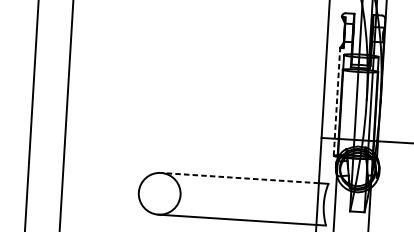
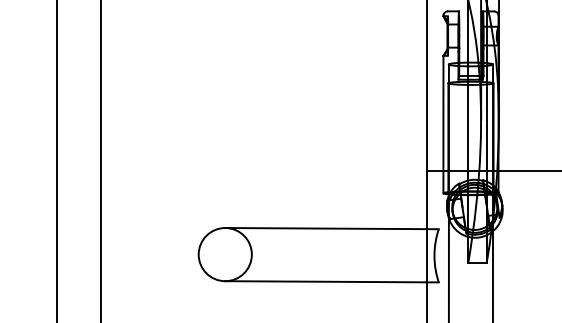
line: (337, 101) -> (443, 124), dashed -> solid
line: (240, 178) -> (326, 228), dashed -> solid

